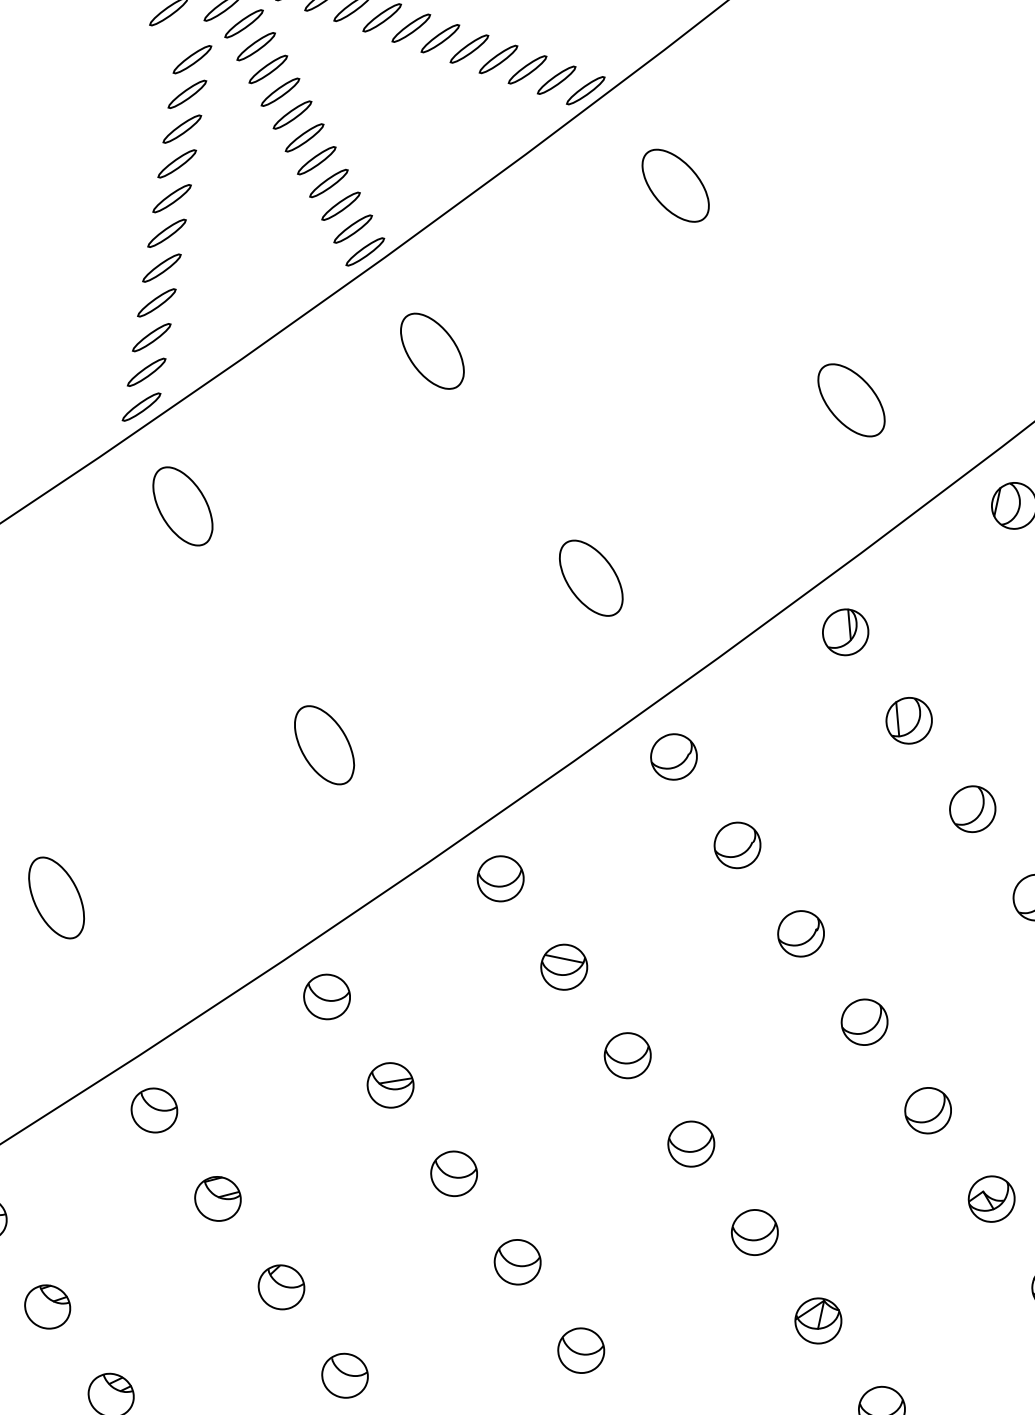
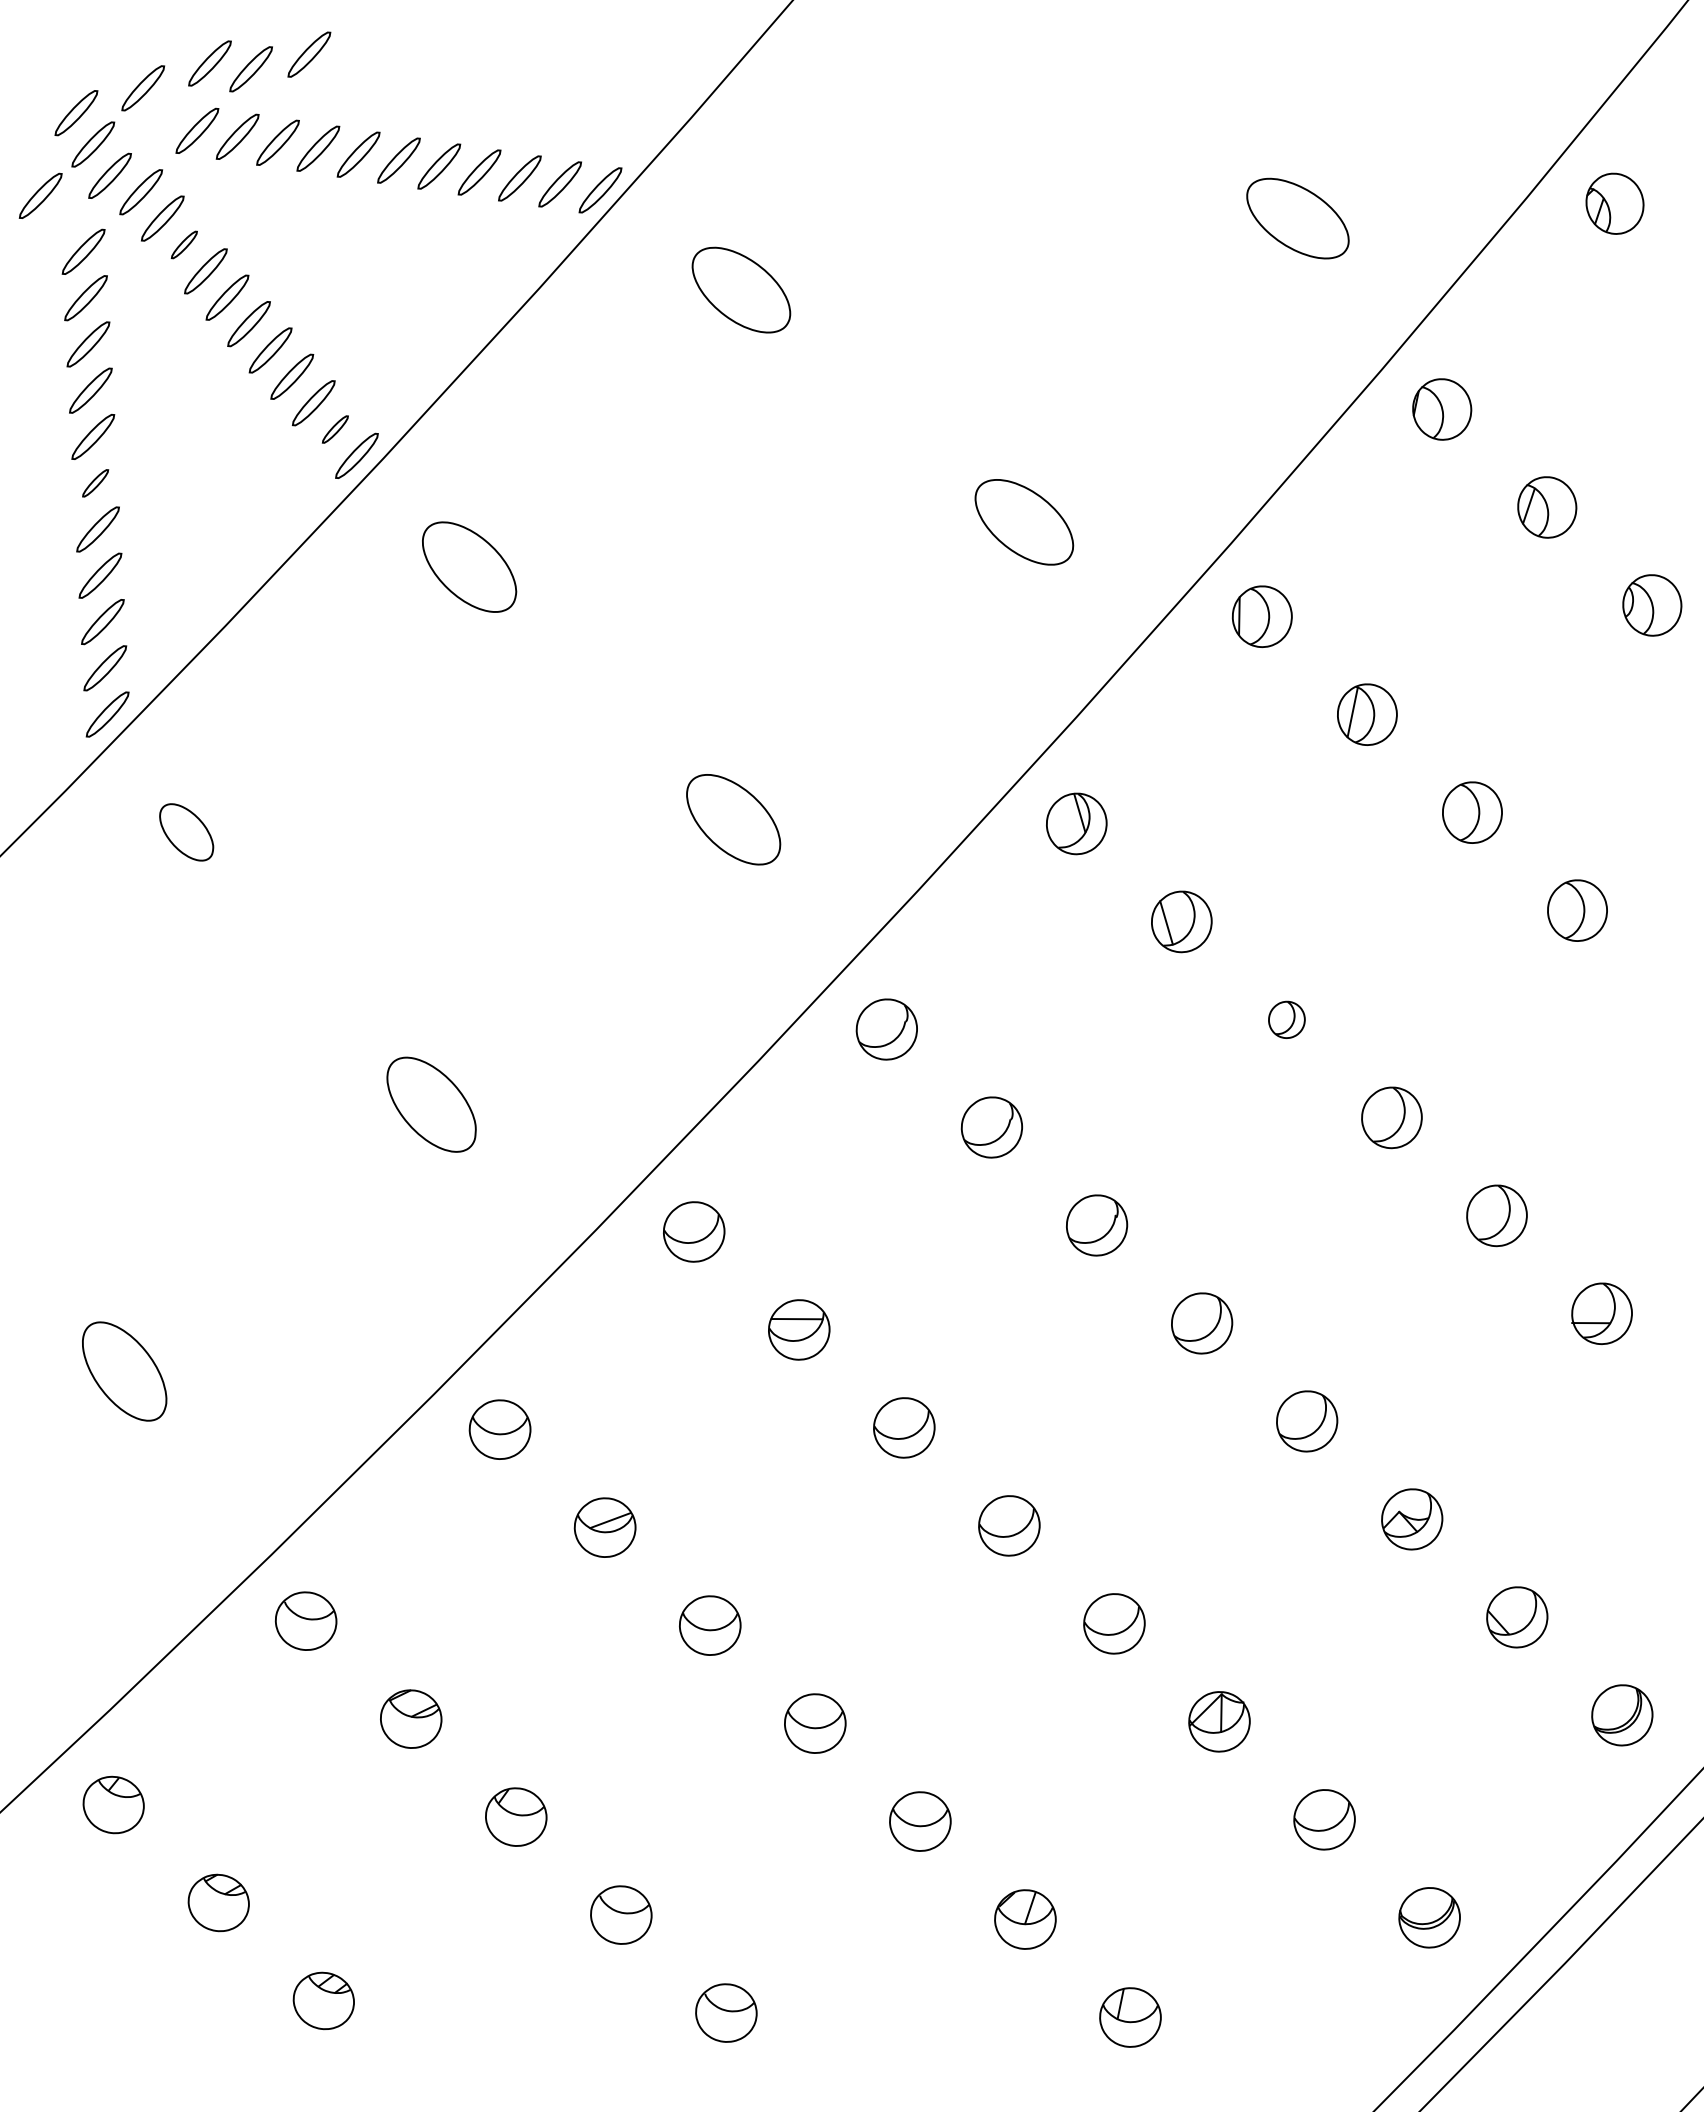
part: (268, 69) -> (184, 244), size x0.6
part: (353, 229) -> (335, 429), size x0.6
part: (166, 233) -> (95, 483), size x0.6
part: (182, 506) -> (186, 832), size x0.6
part: (972, 808) -> (1286, 1019), size x0.6

